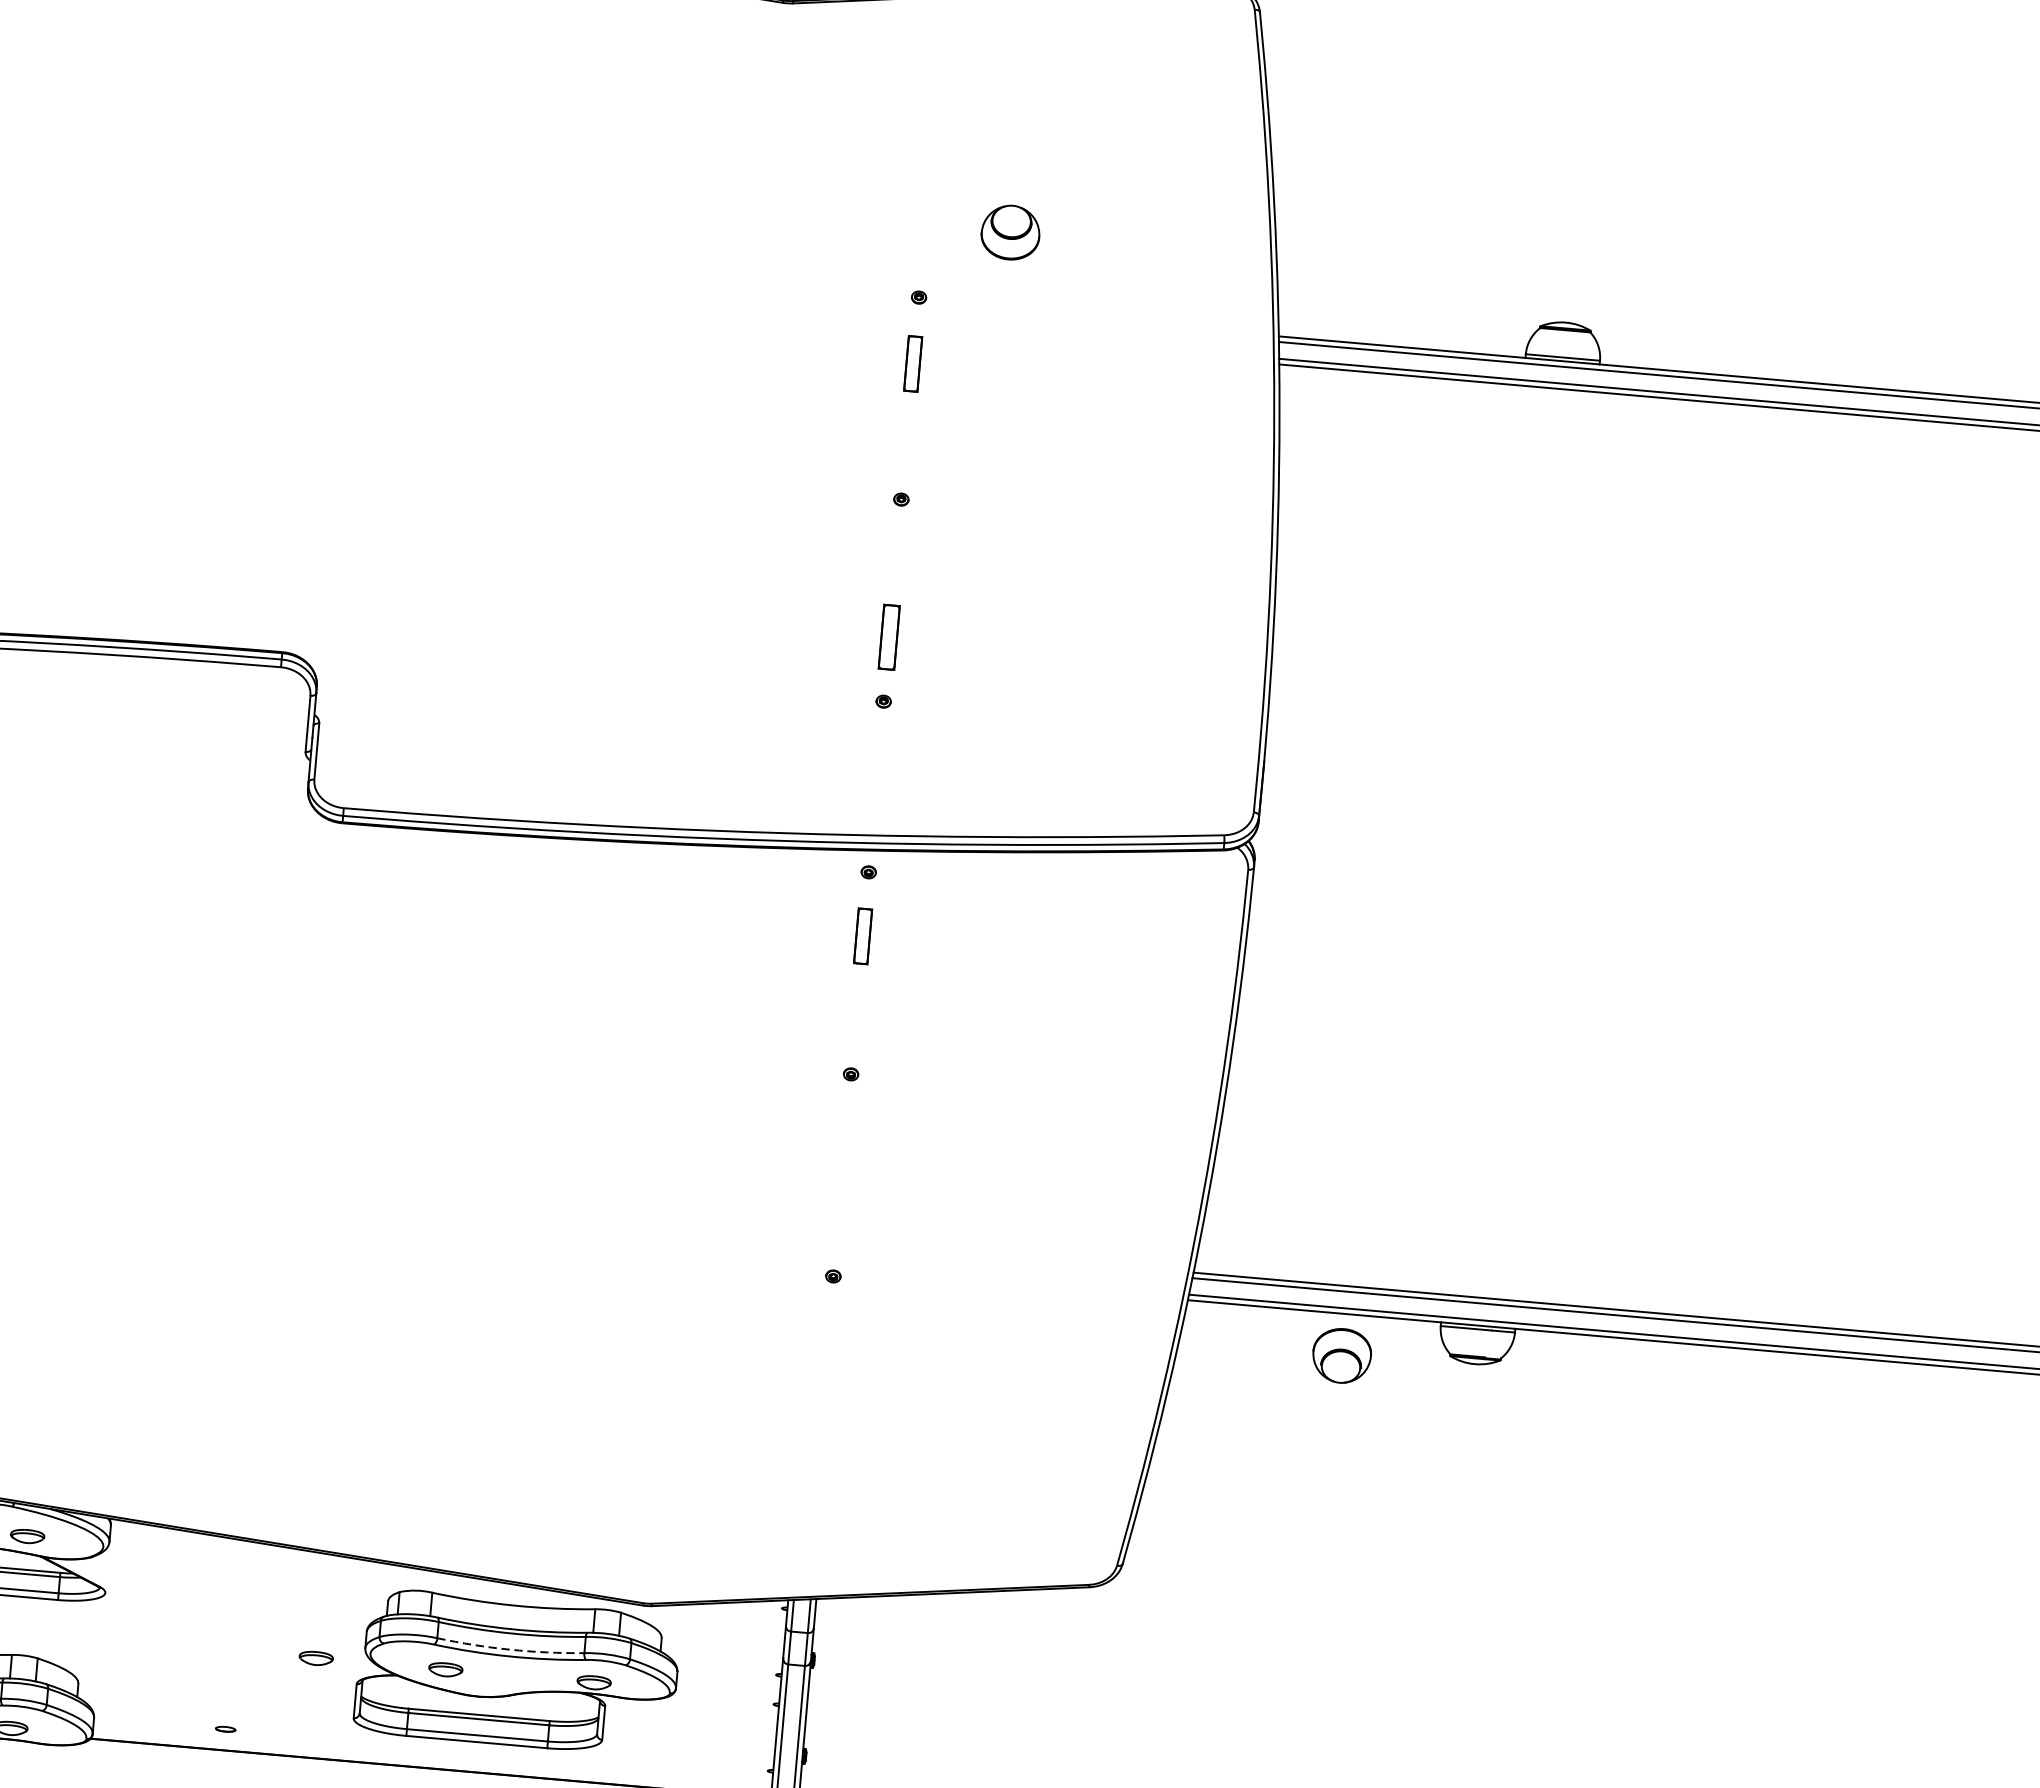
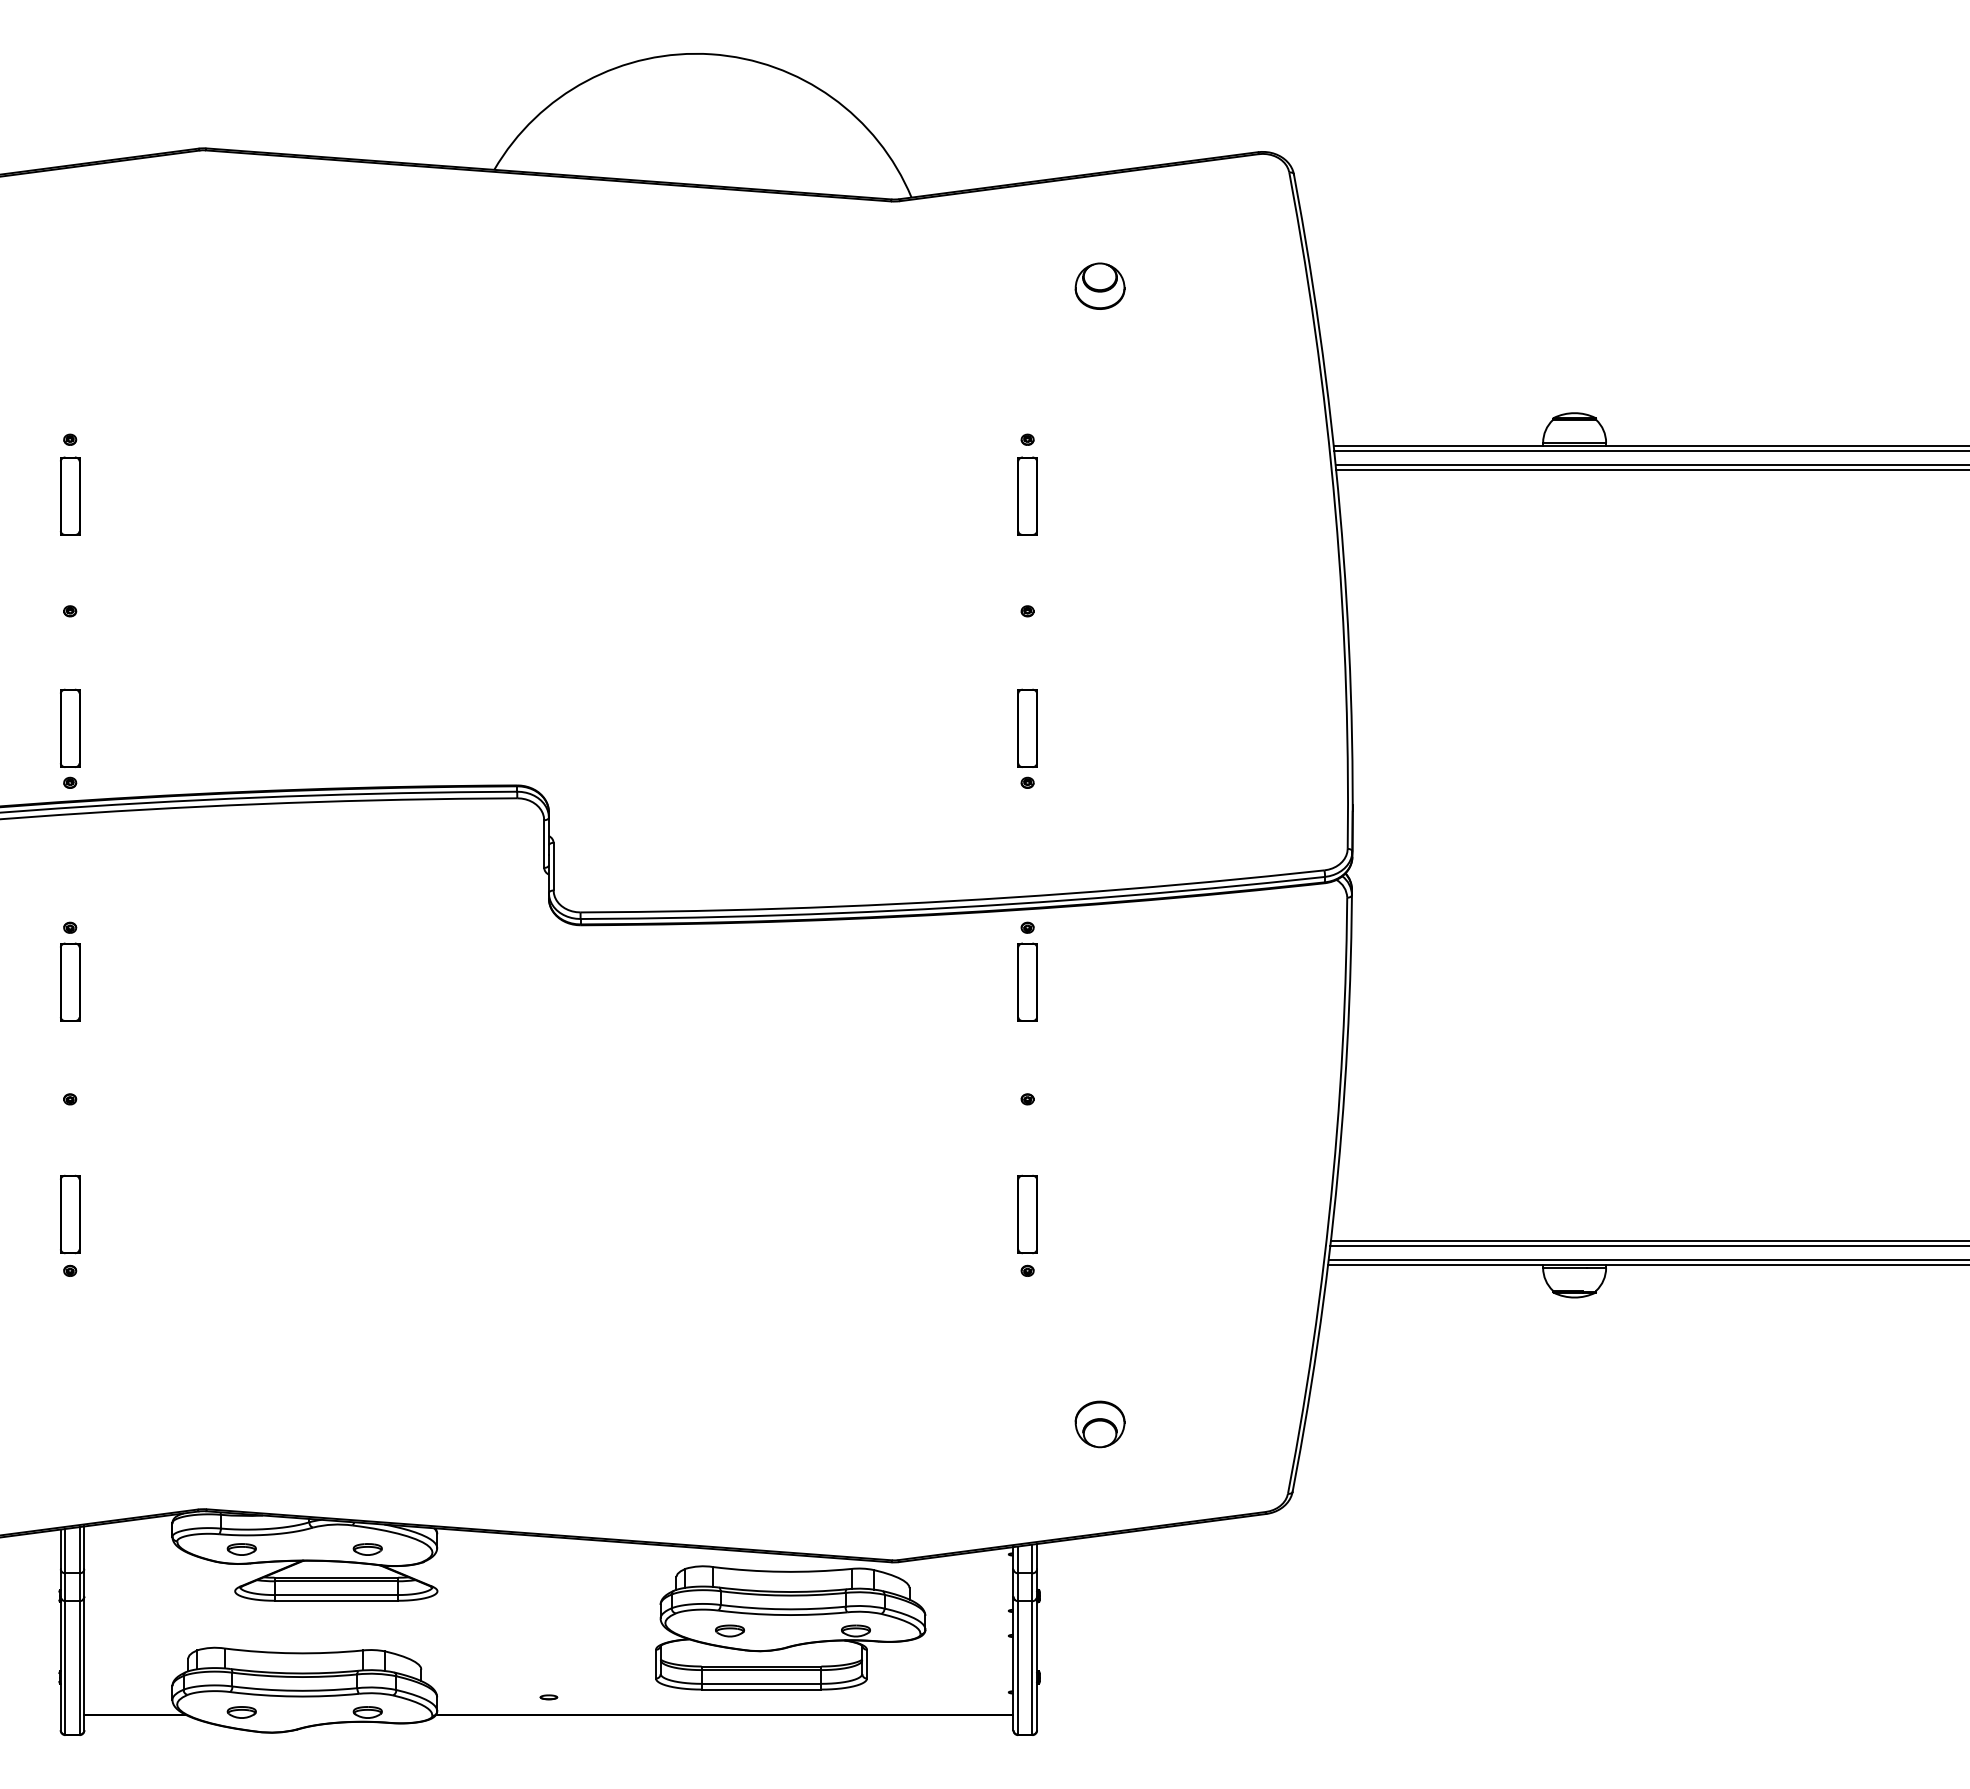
part: (1010, 231) -> (1099, 285), moved
part: (913, 363) -> (1027, 495), size x1.67
part: (889, 636) -> (1027, 727), size x1.43
part: (863, 935) -> (1027, 981), size x1.67
part: (839, 1209) -> (1027, 1214), added
part: (1341, 1355) -> (1099, 1424), moved
arc: (510, 1650) -> (783, 1609), dashed -> solid
part: (316, 1657) -> (620, 1630), removed

